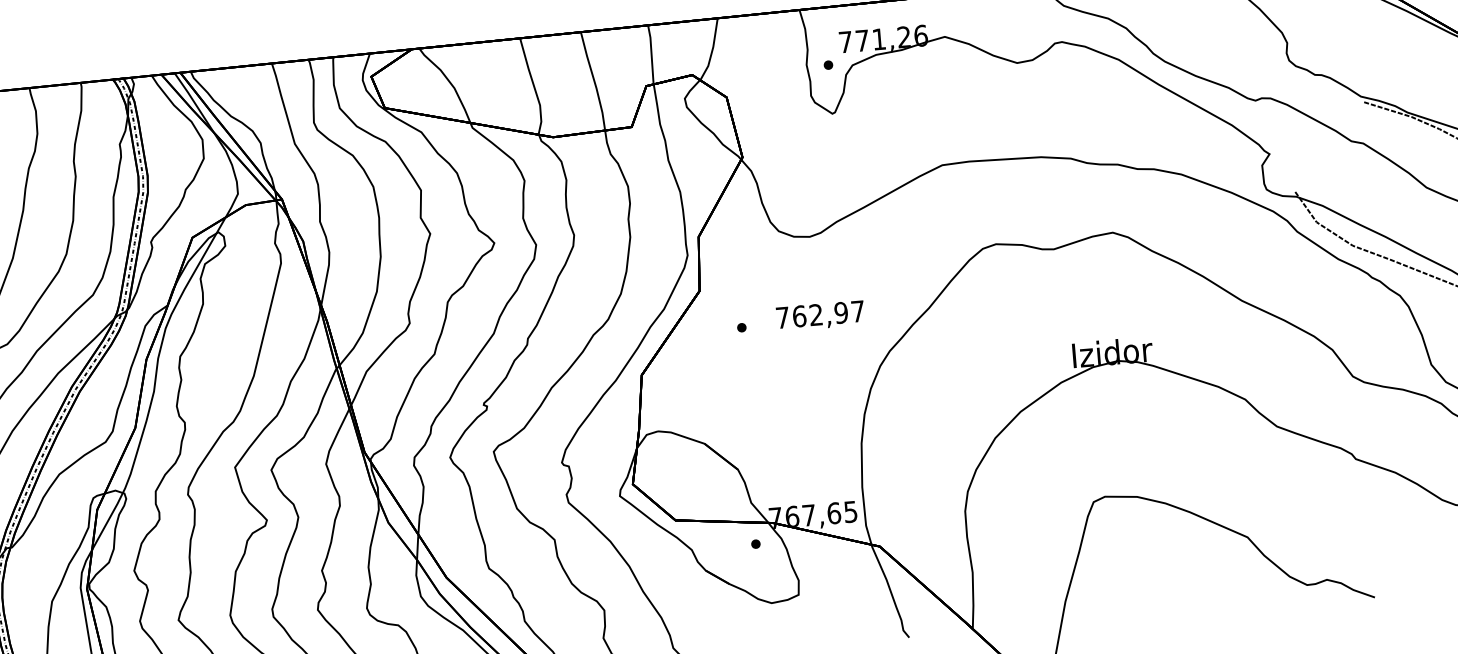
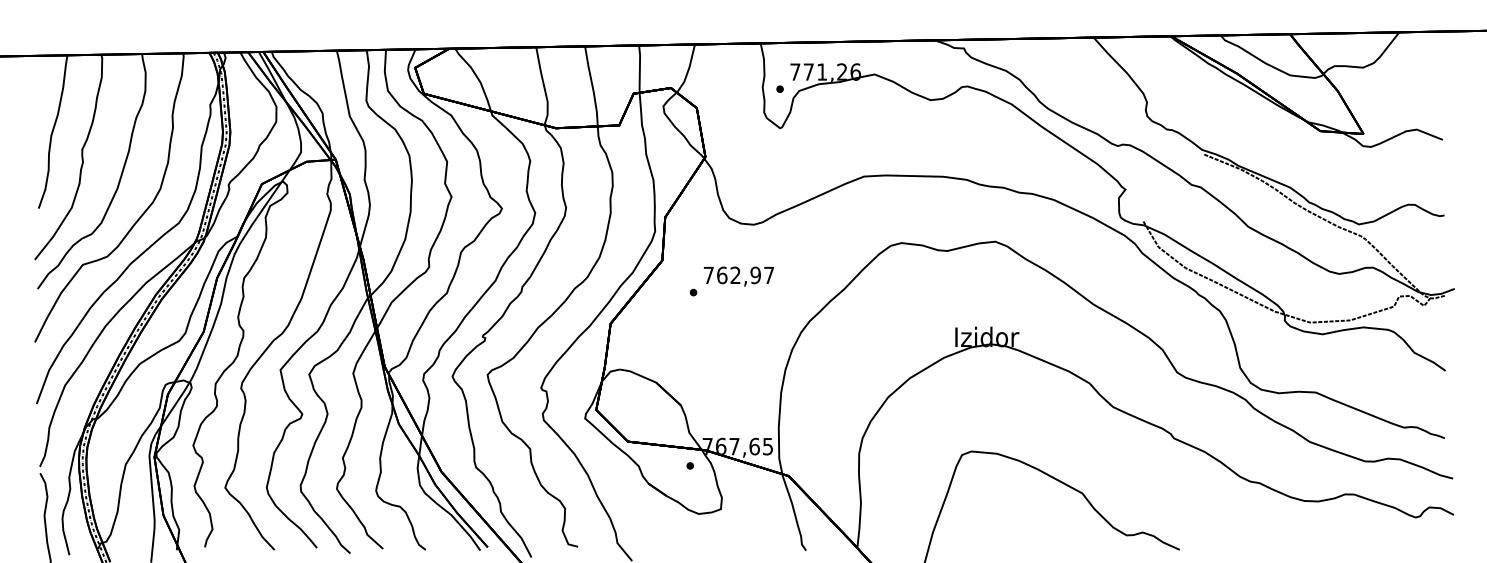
text: (821, 315) -> (739, 276), moved

